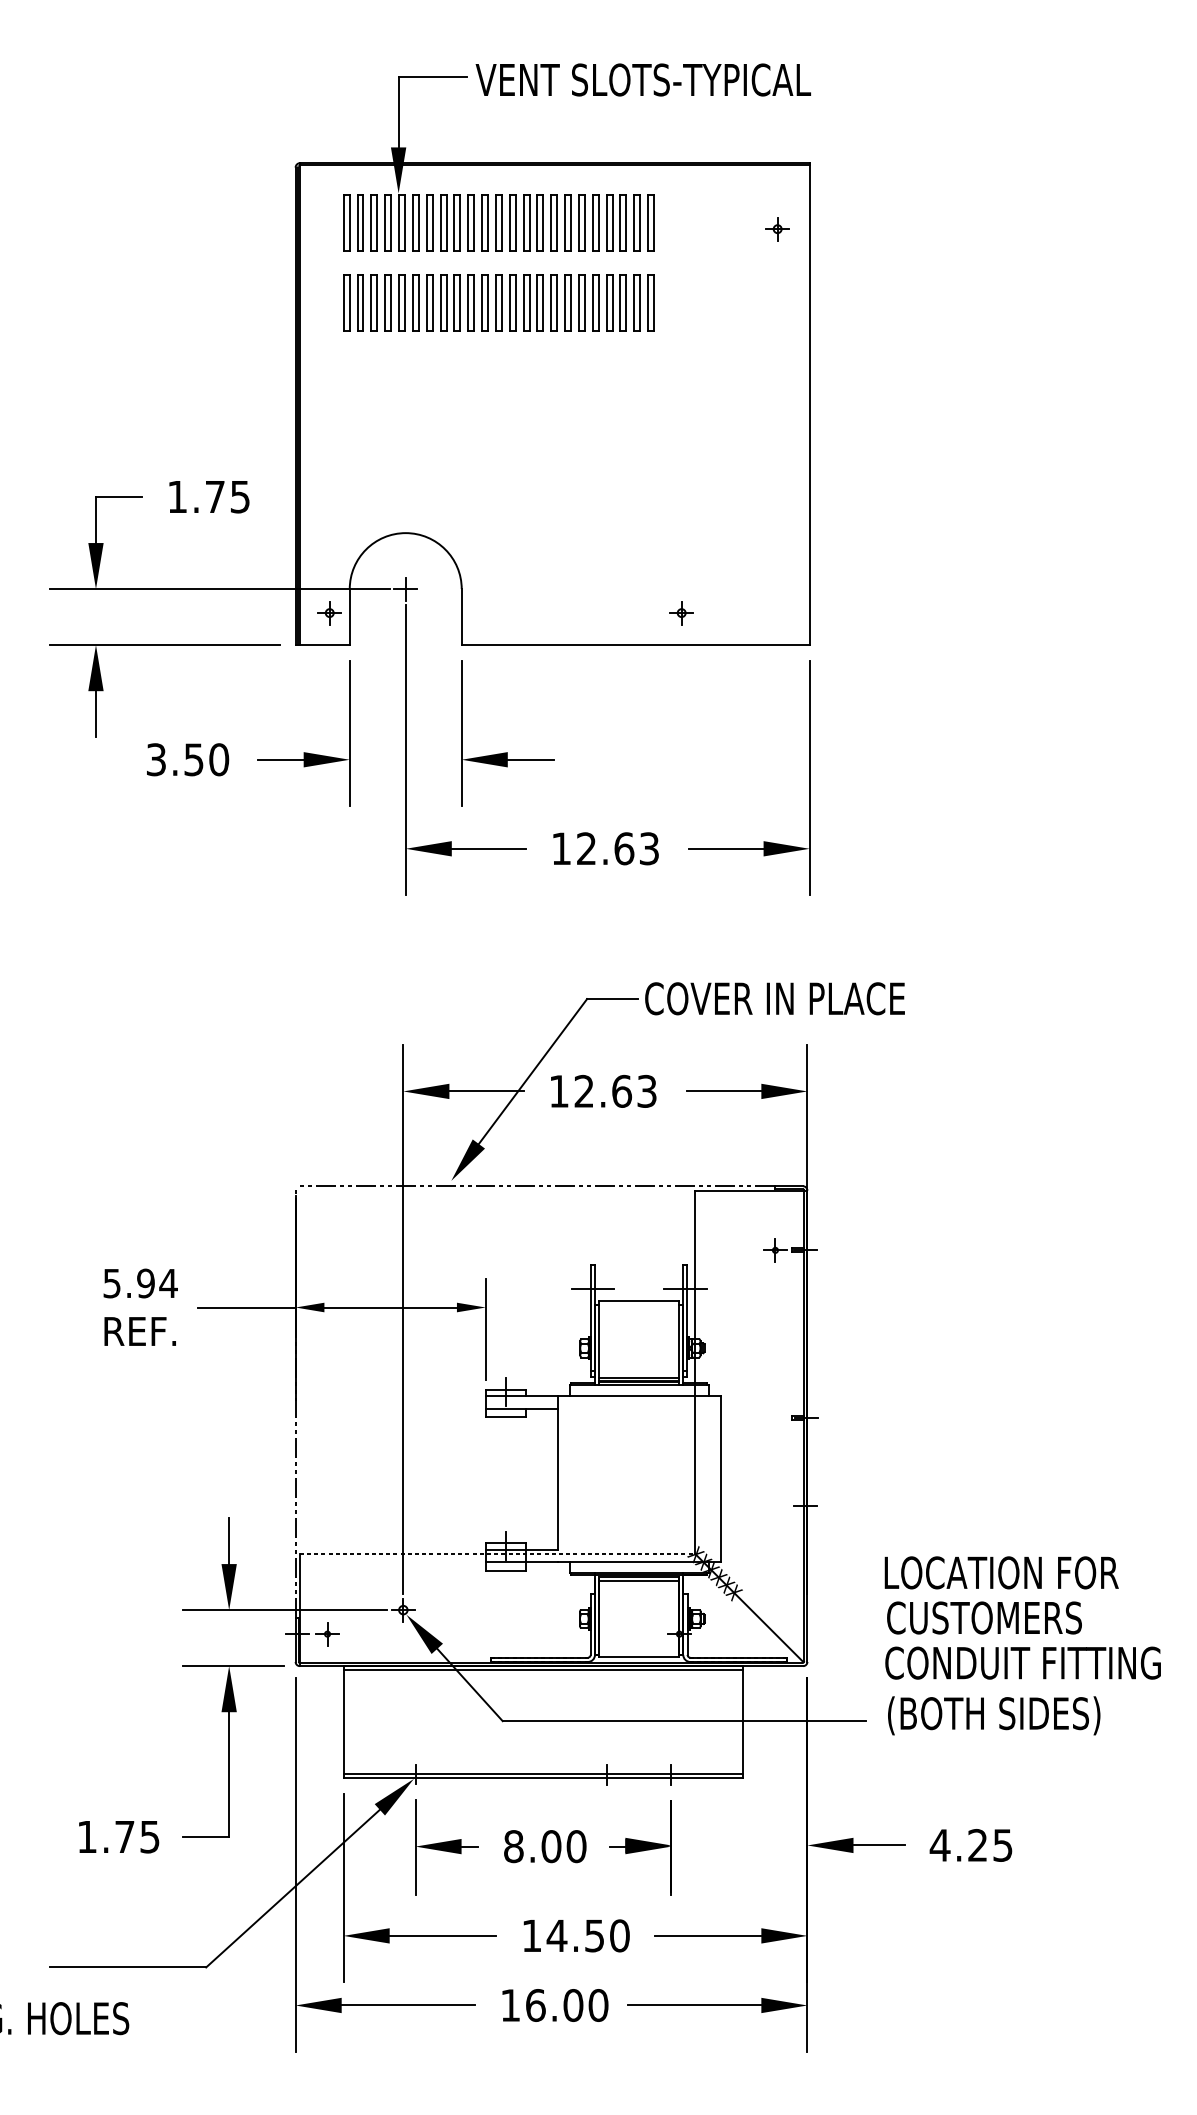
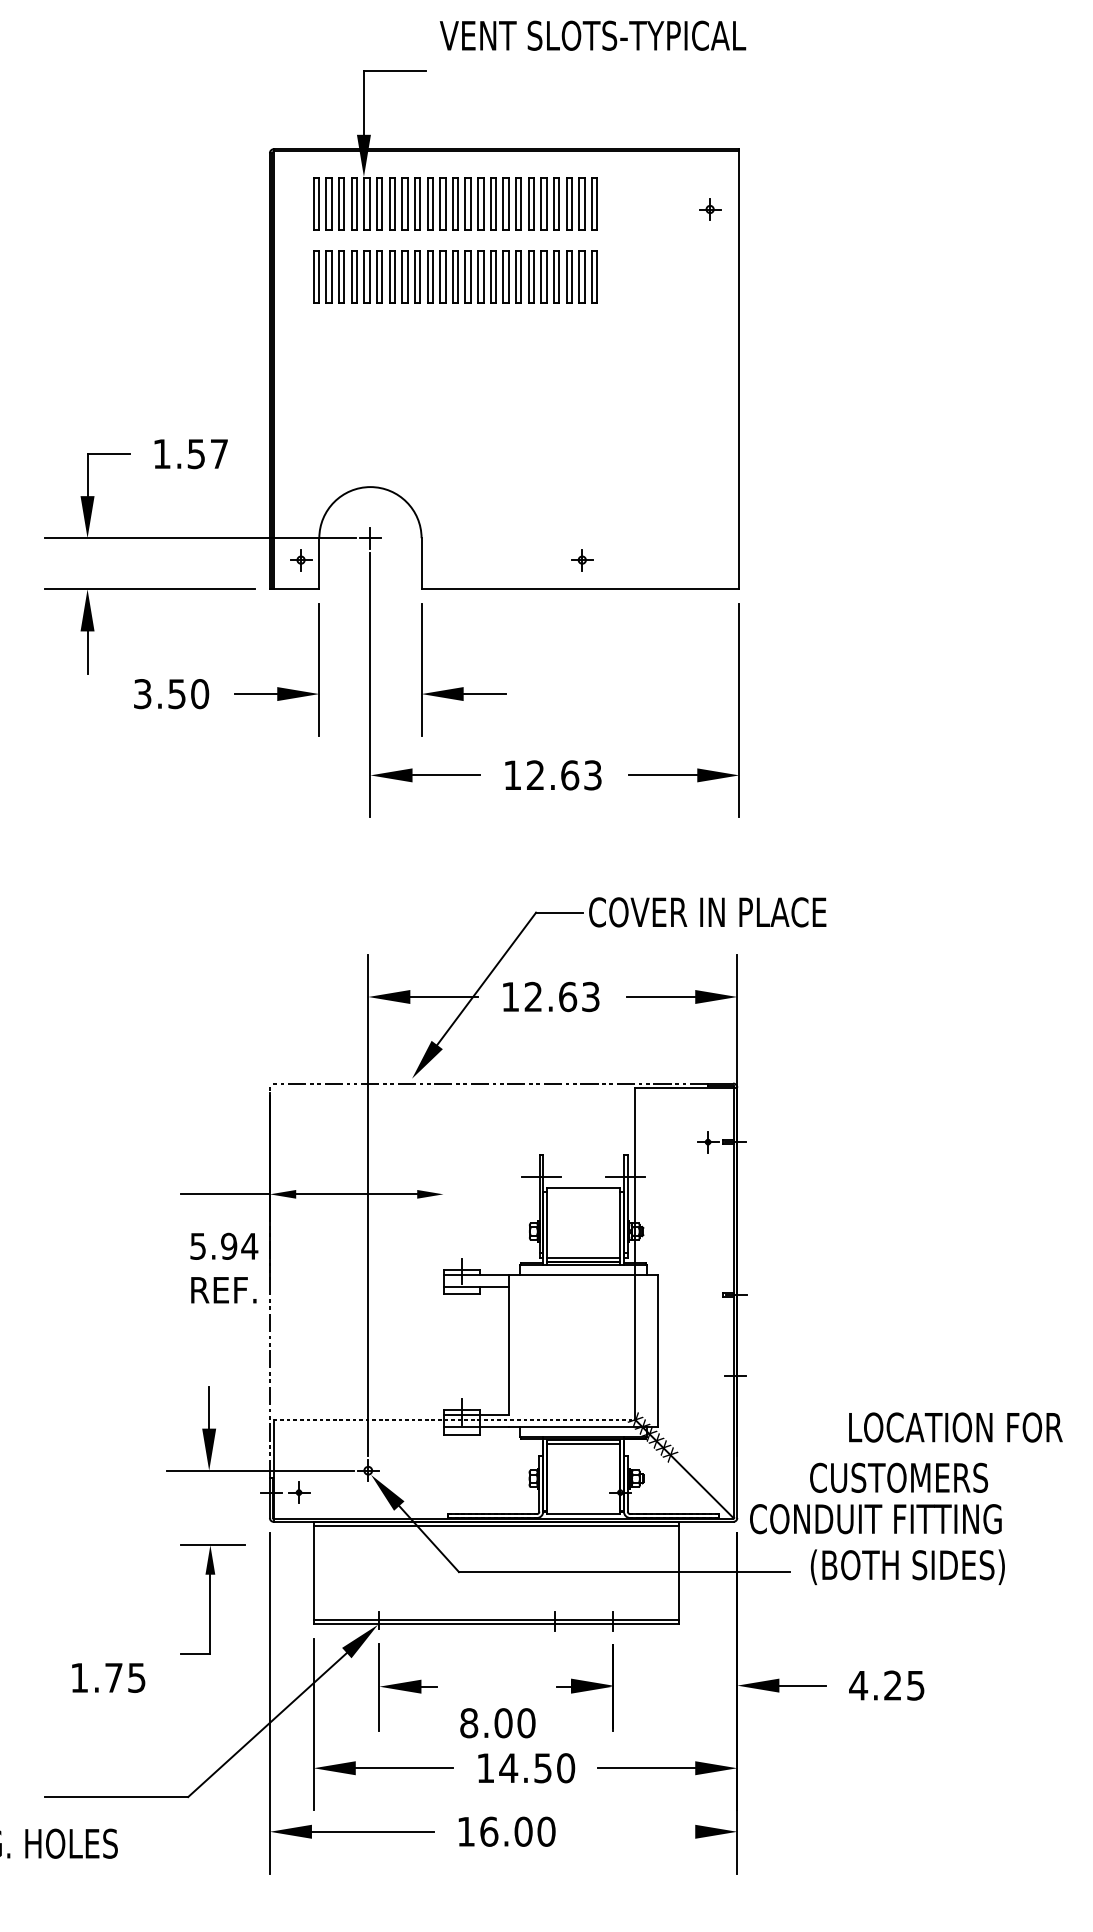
text: (642, 79) -> (592, 35), moved
text: (227, 497) -> (207, 454), 1.75 -> 1.57
part: (681, 613) -> (582, 560), moved
text: (140, 1306) -> (224, 1267), moved
line: (485, 1328) -> (443, 1213), removed
text: (1001, 1572) -> (955, 1427), moved
text: (1022, 1662) -> (875, 1518), moved
part: (233, 1751) -> (213, 1599), size x0.7
text: (545, 1846) -> (498, 1723), moved
line: (694, 2005) -> (634, 1831), removed

